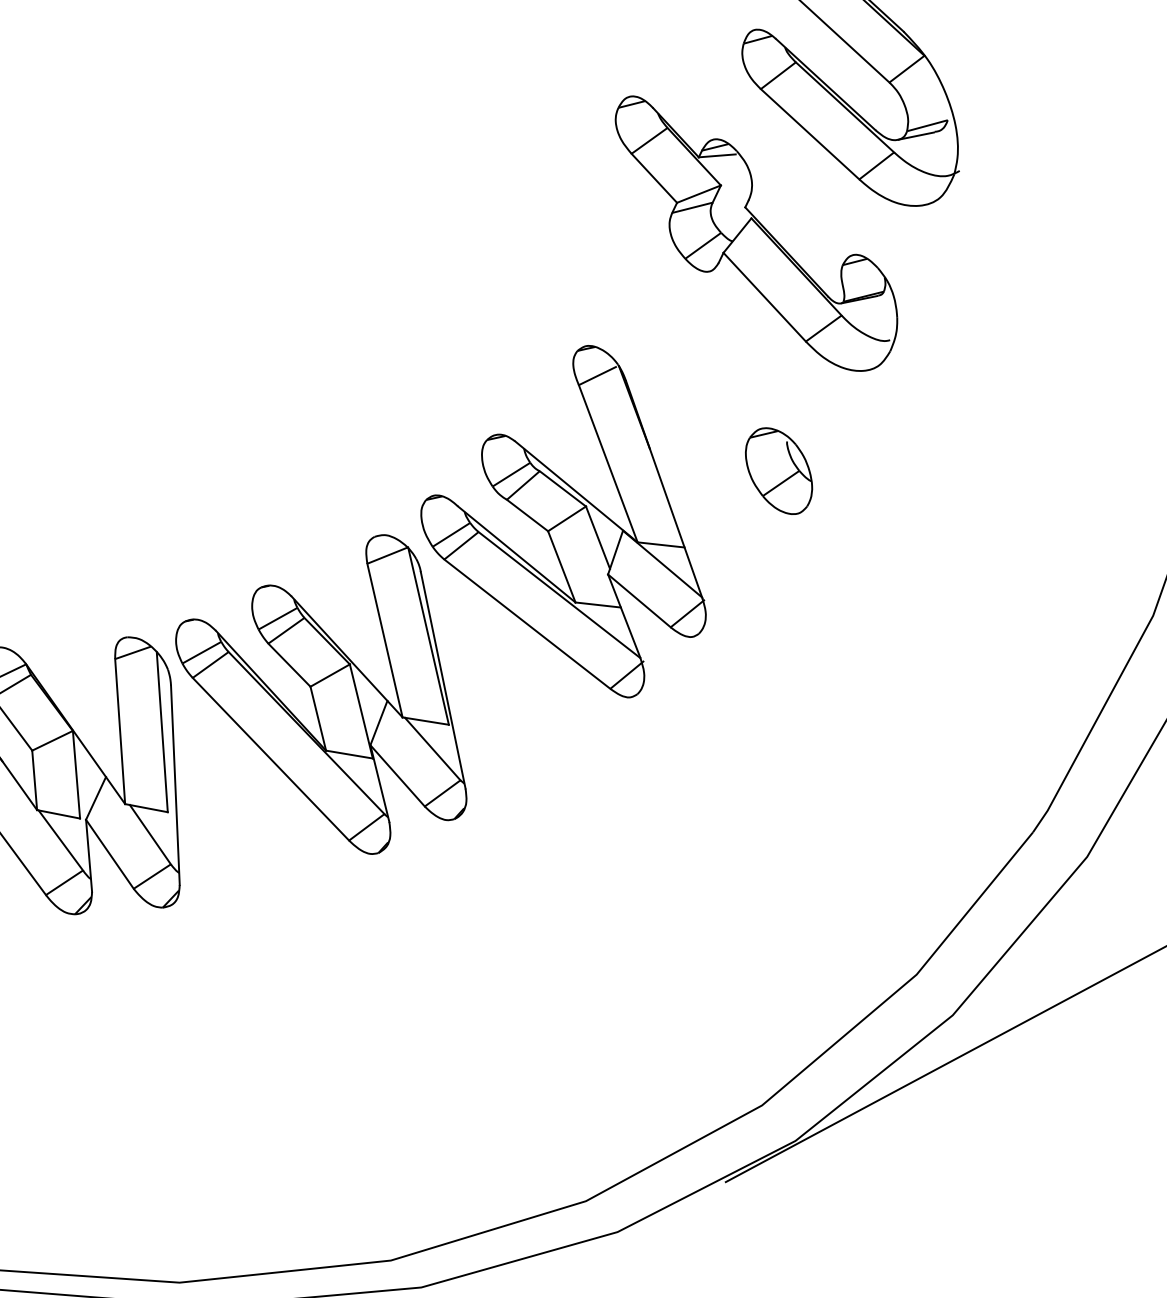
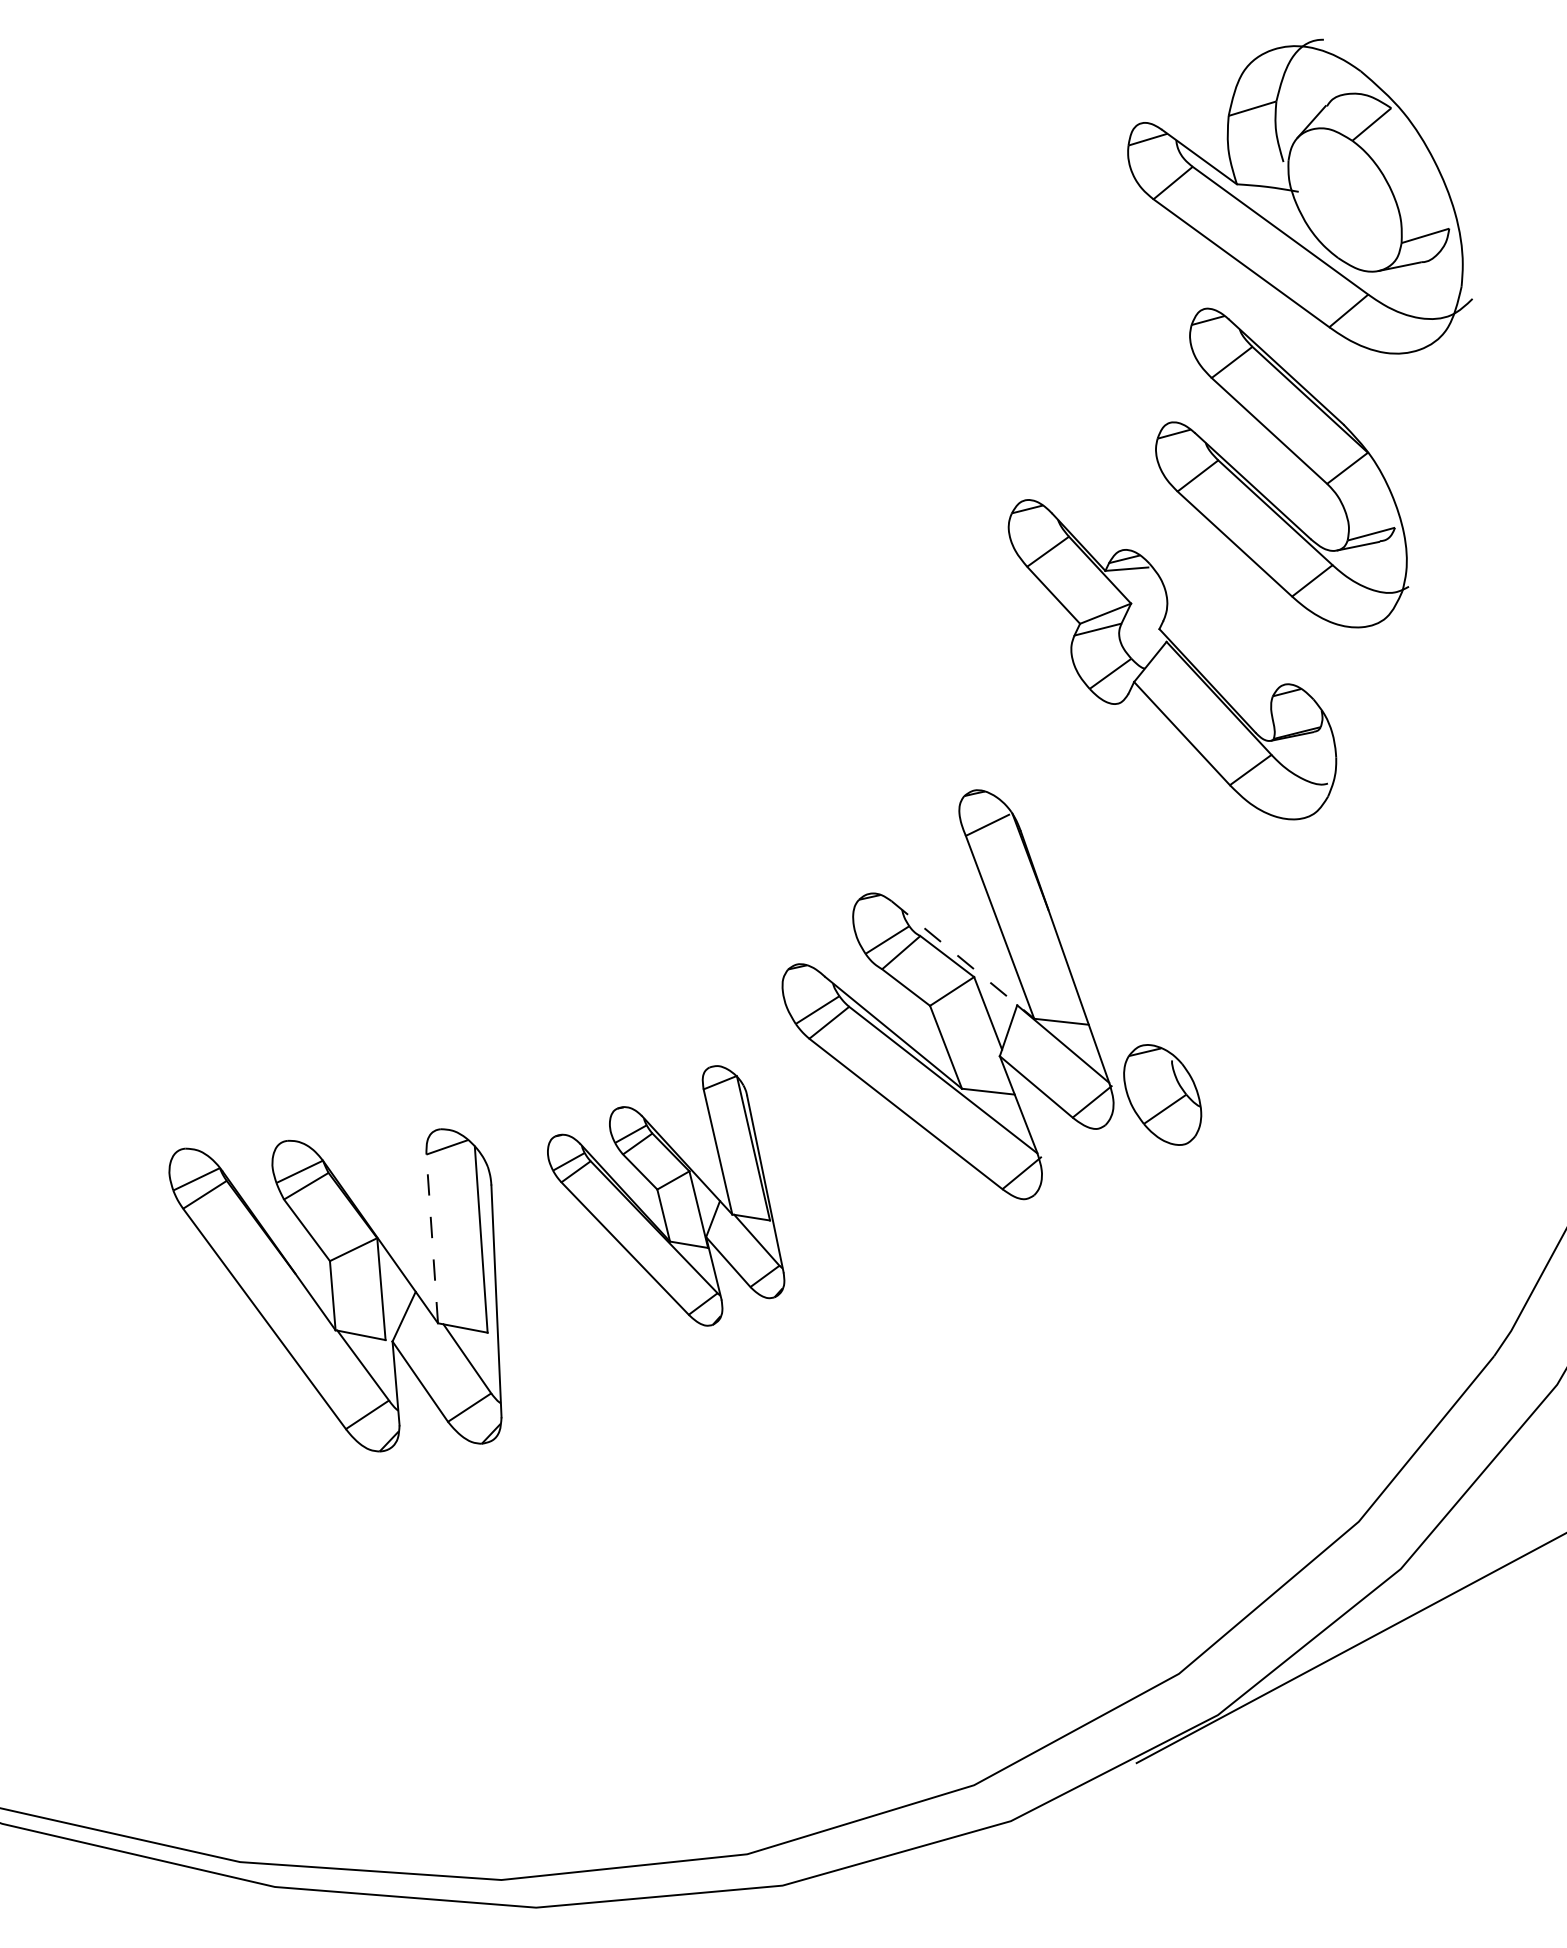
part: (778, 470) -> (1162, 1094), moved
line: (576, 492) -> (963, 960), solid -> dashed
part: (320, 694) -> (665, 1195), size x0.7
line: (120, 731) -> (432, 1238), solid -> dashed

